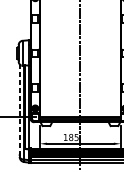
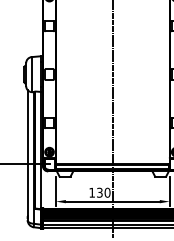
line: (19, 109) -> (27, 153), dashed -> solid
text: (73, 137) -> (103, 192), 185 -> 130

